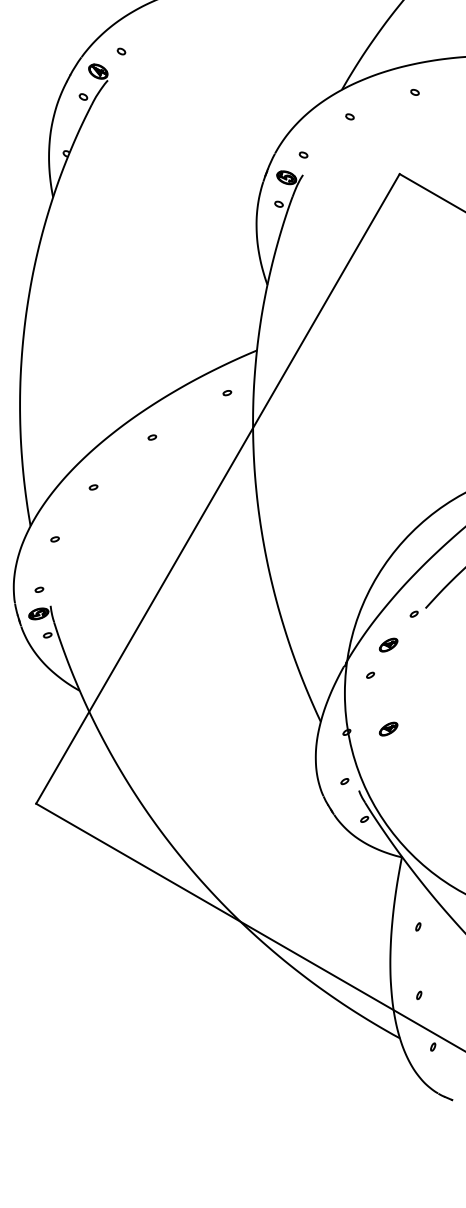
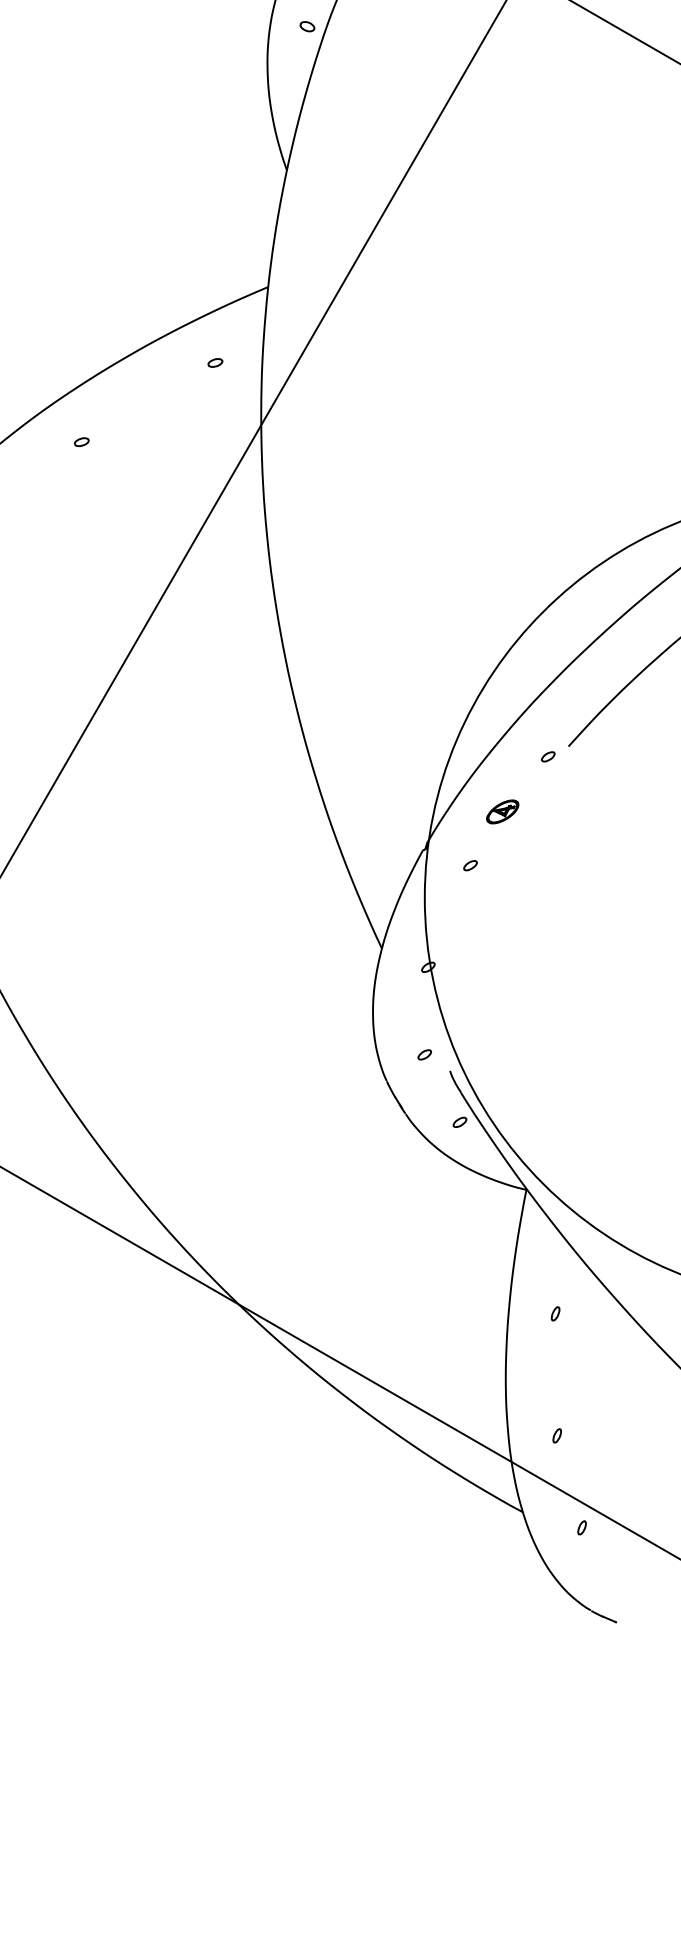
part: (388, 728) -> (502, 960), removed

